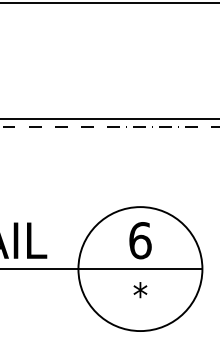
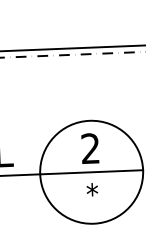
text: (140, 240) -> (90, 148), 6 -> 2

